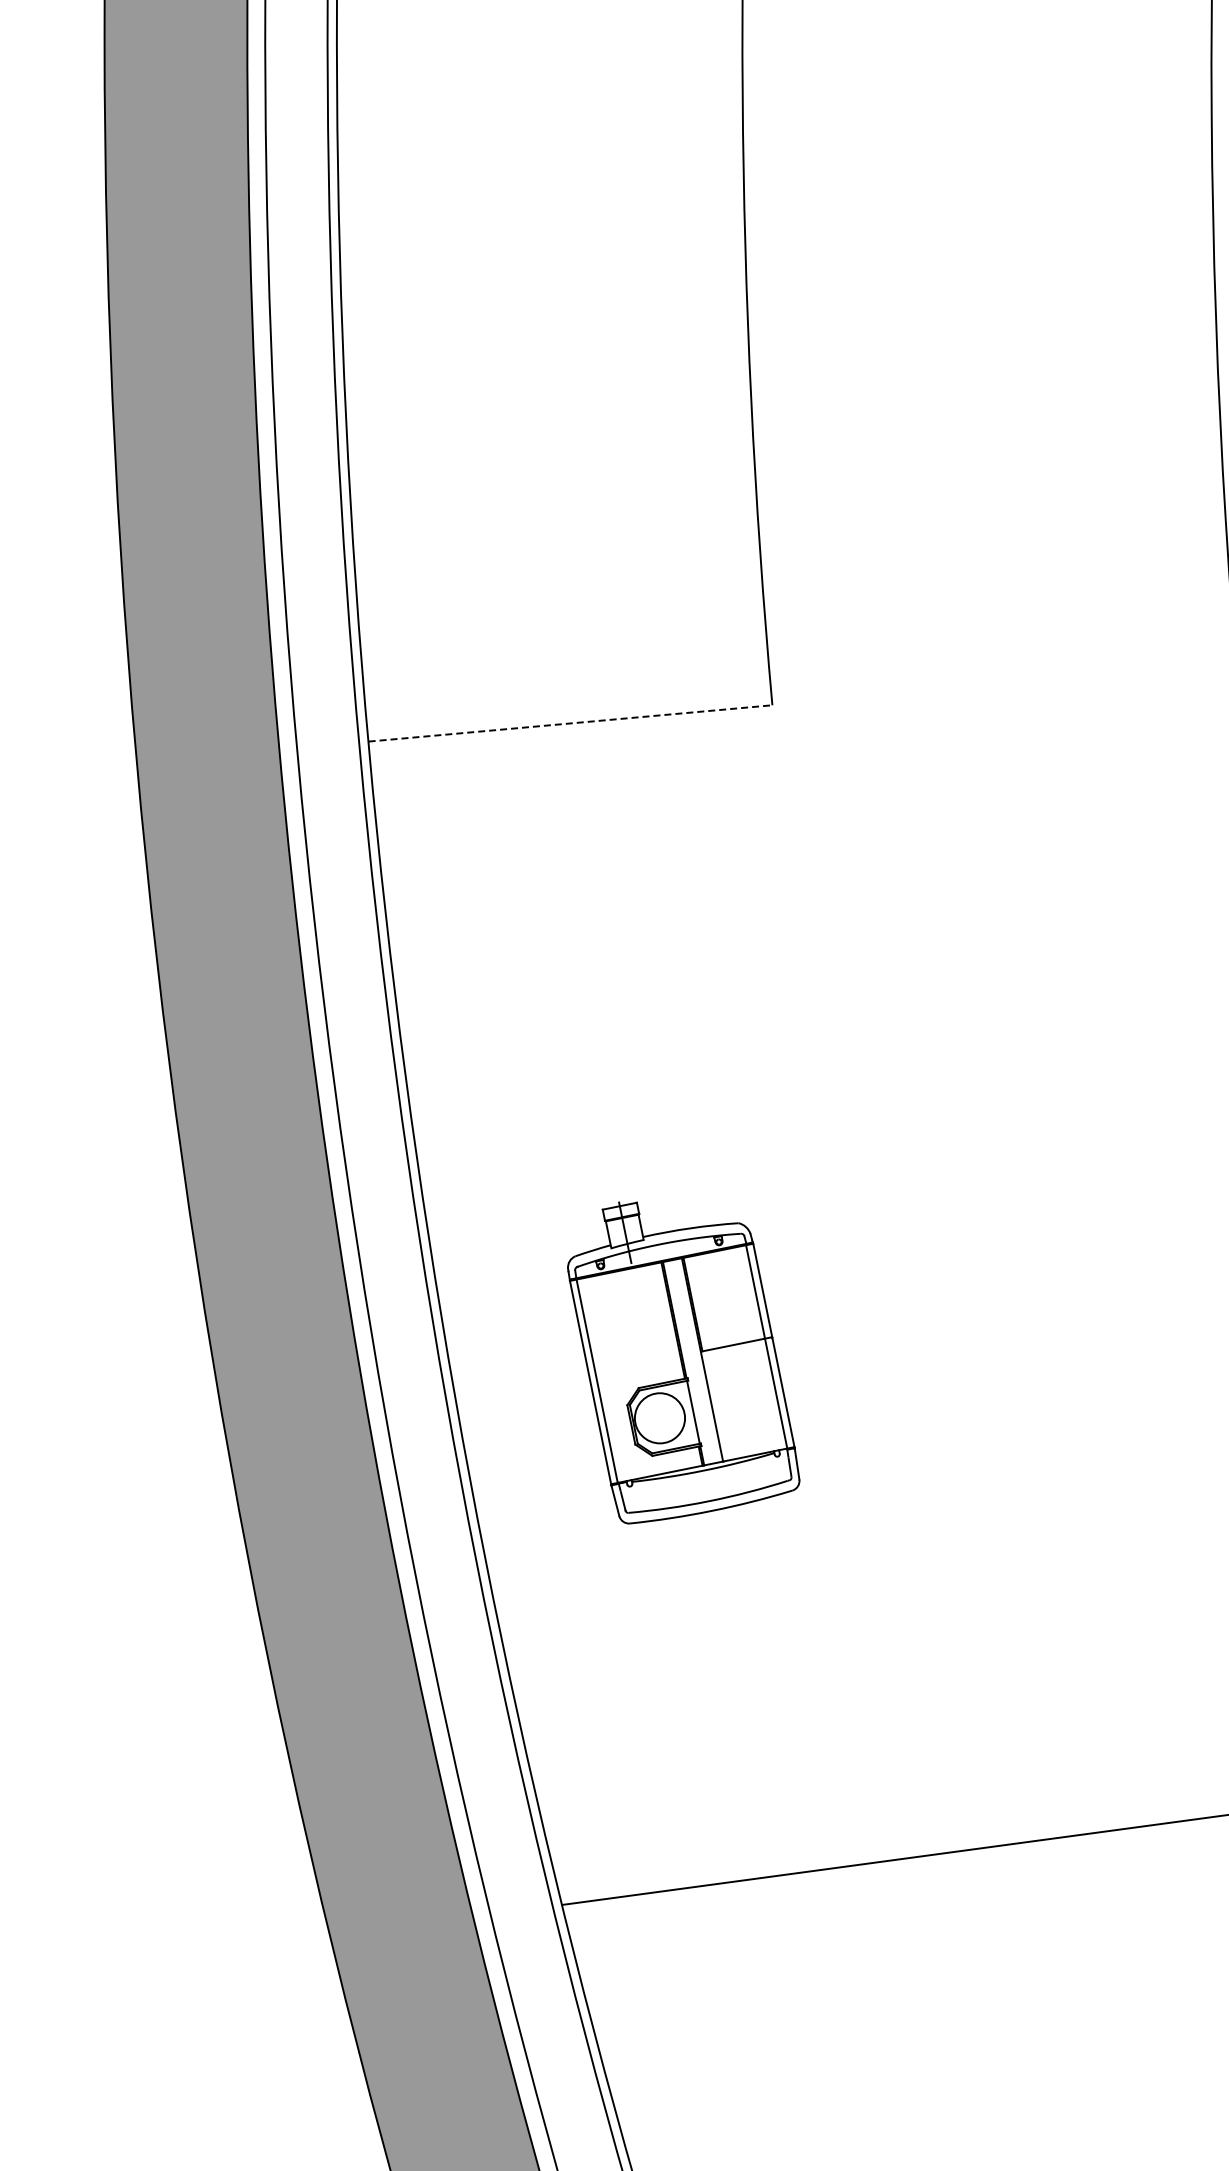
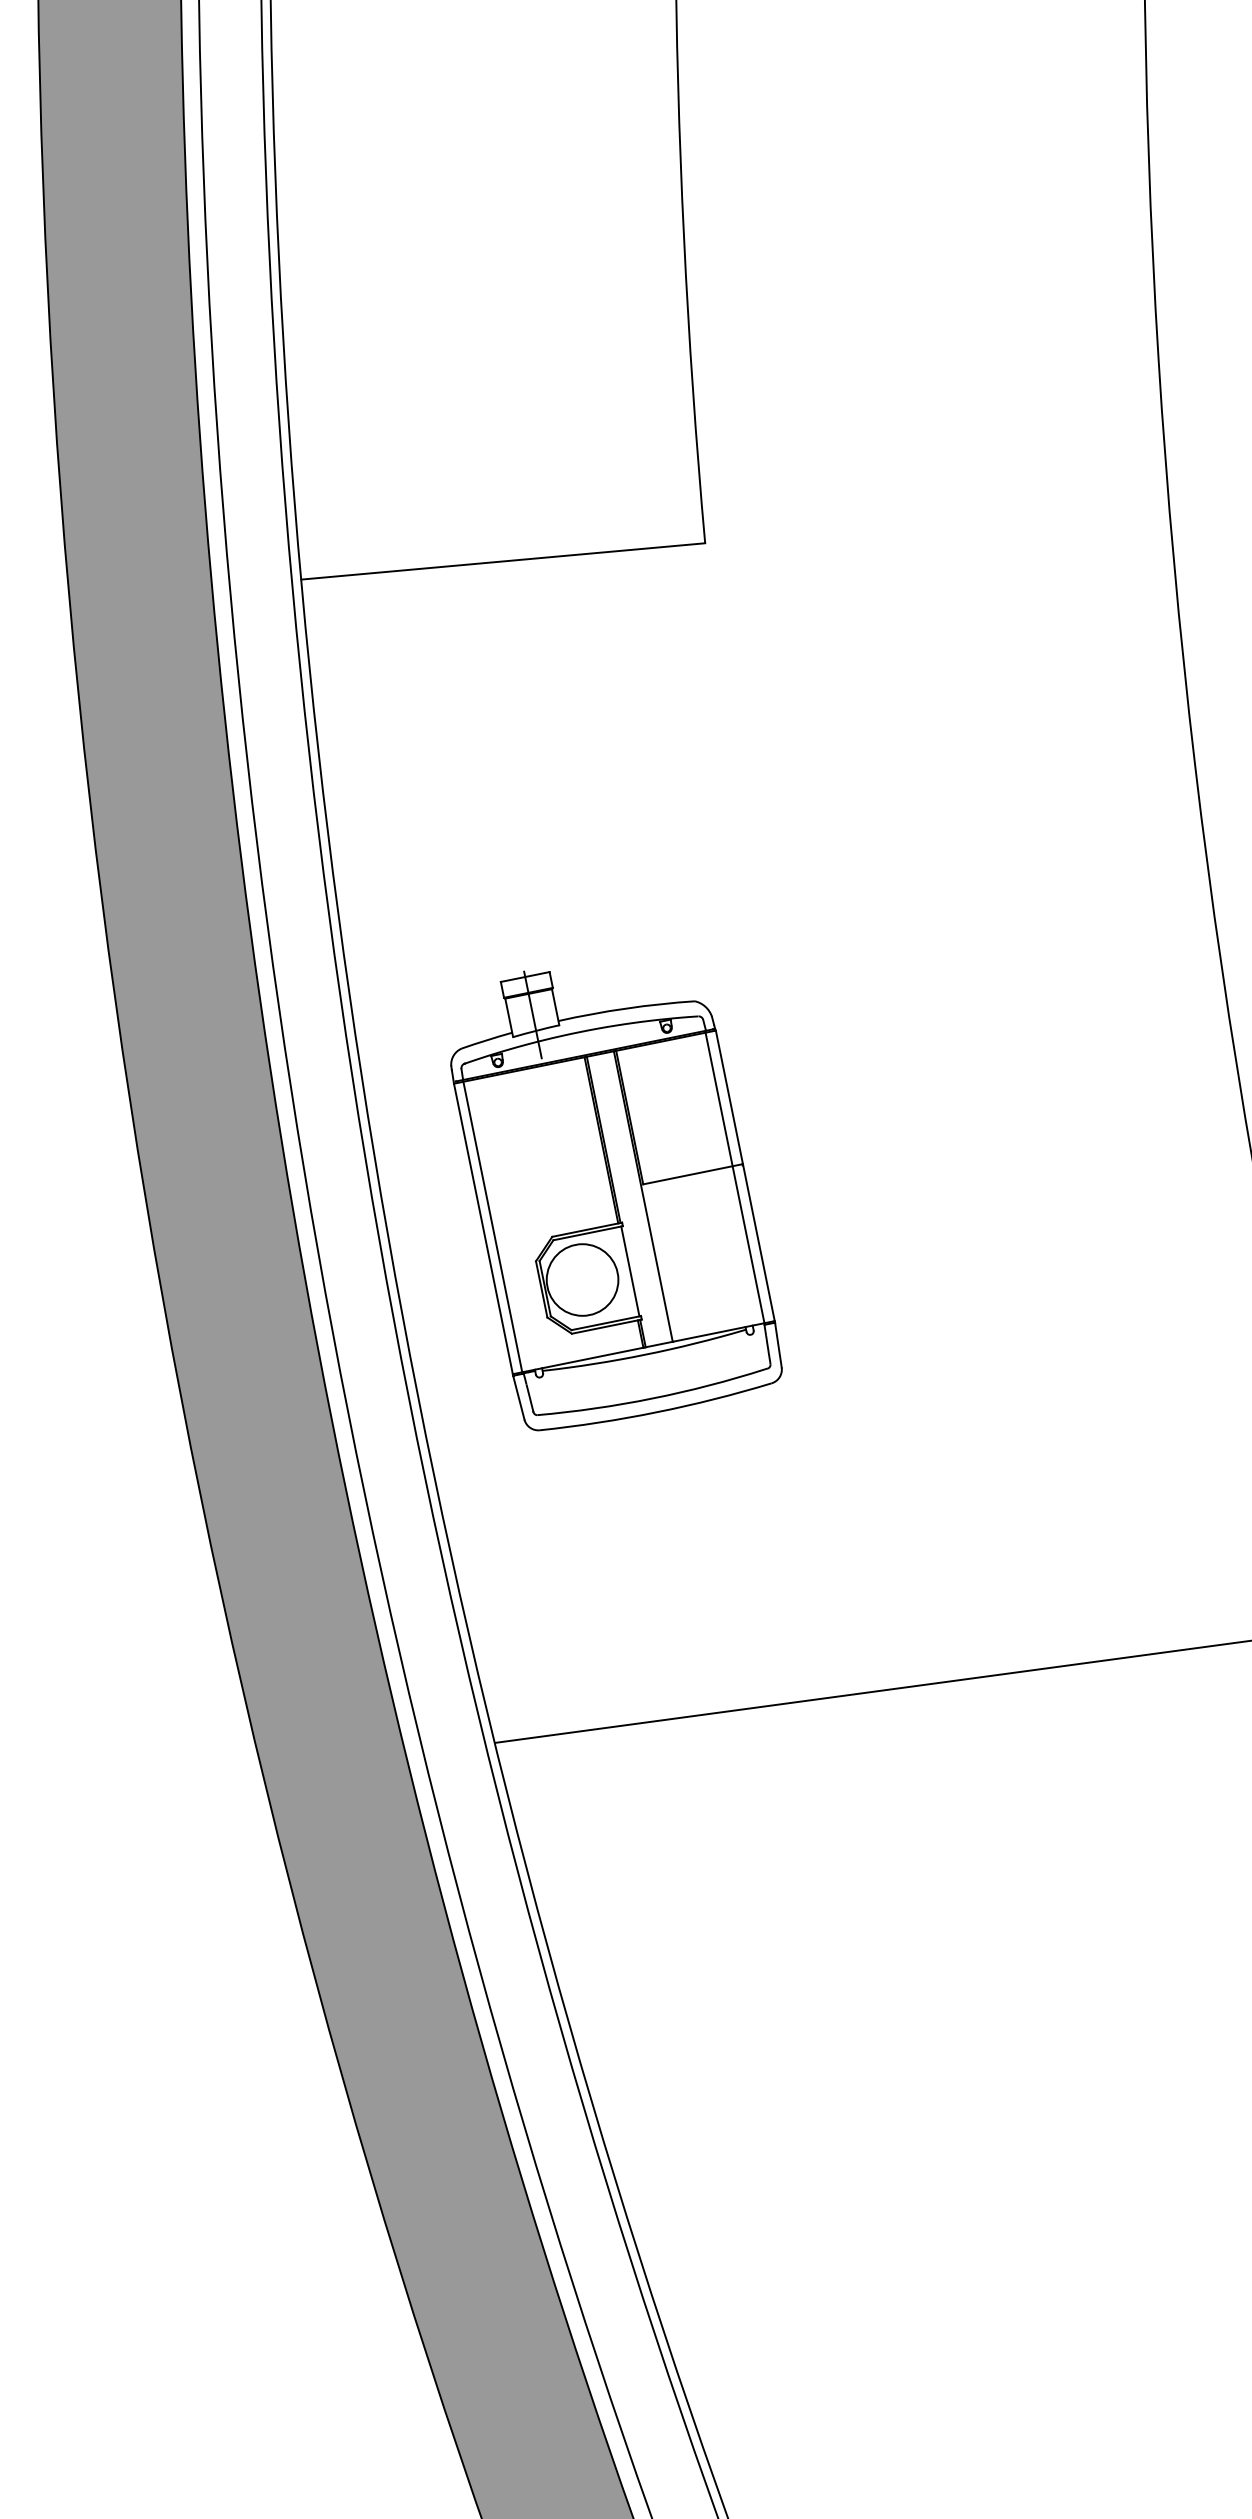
line: (570, 723) -> (503, 561), dashed -> solid
part: (683, 1362) -> (616, 1200), size x1.43

